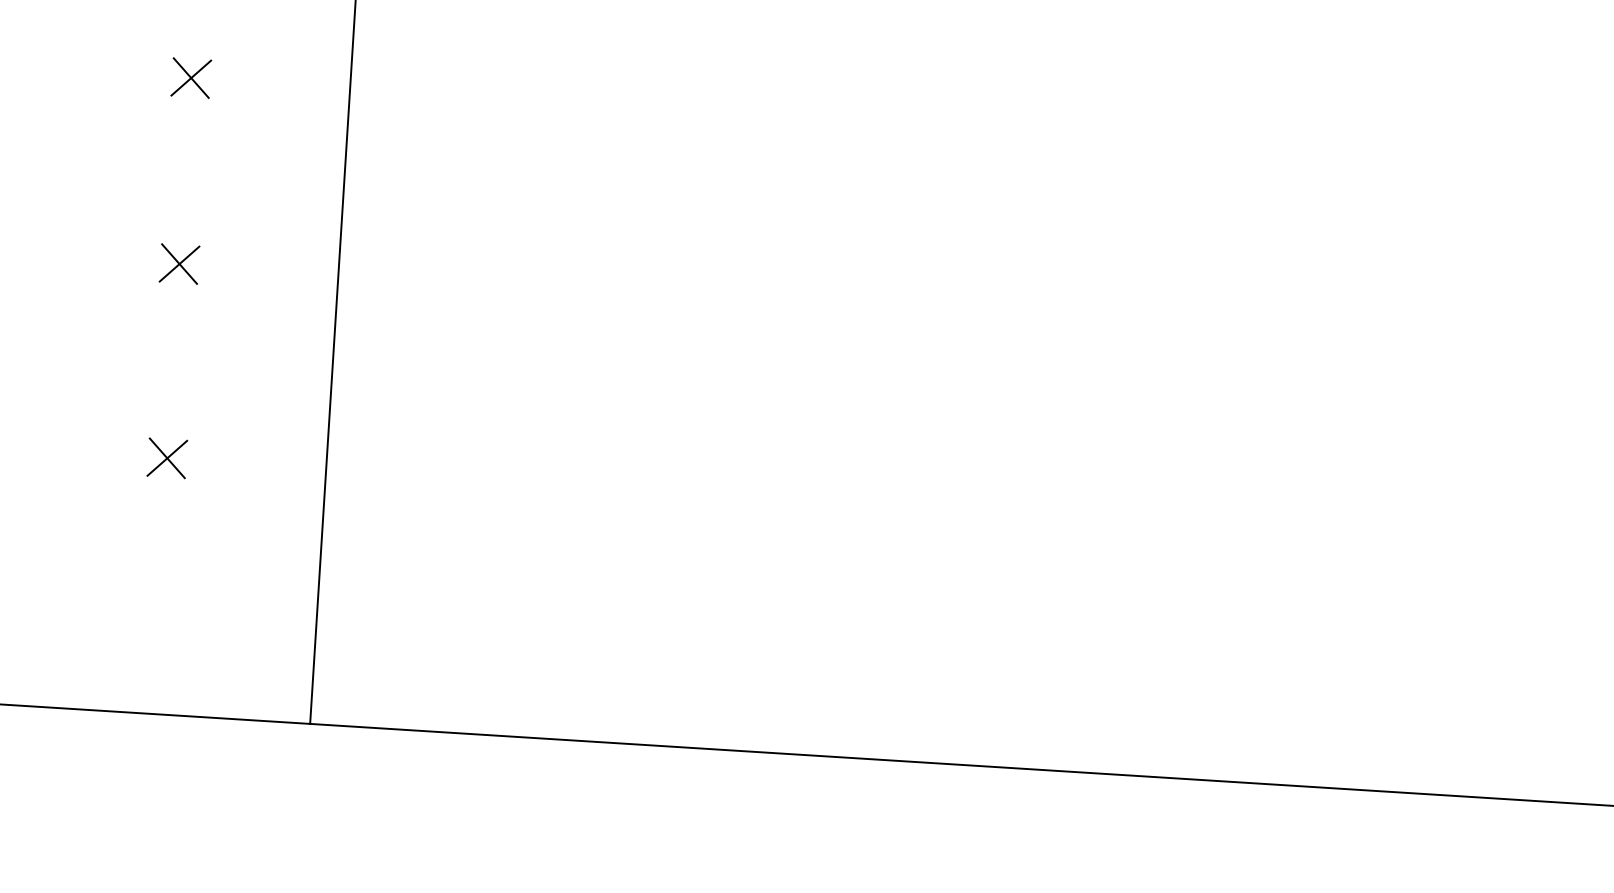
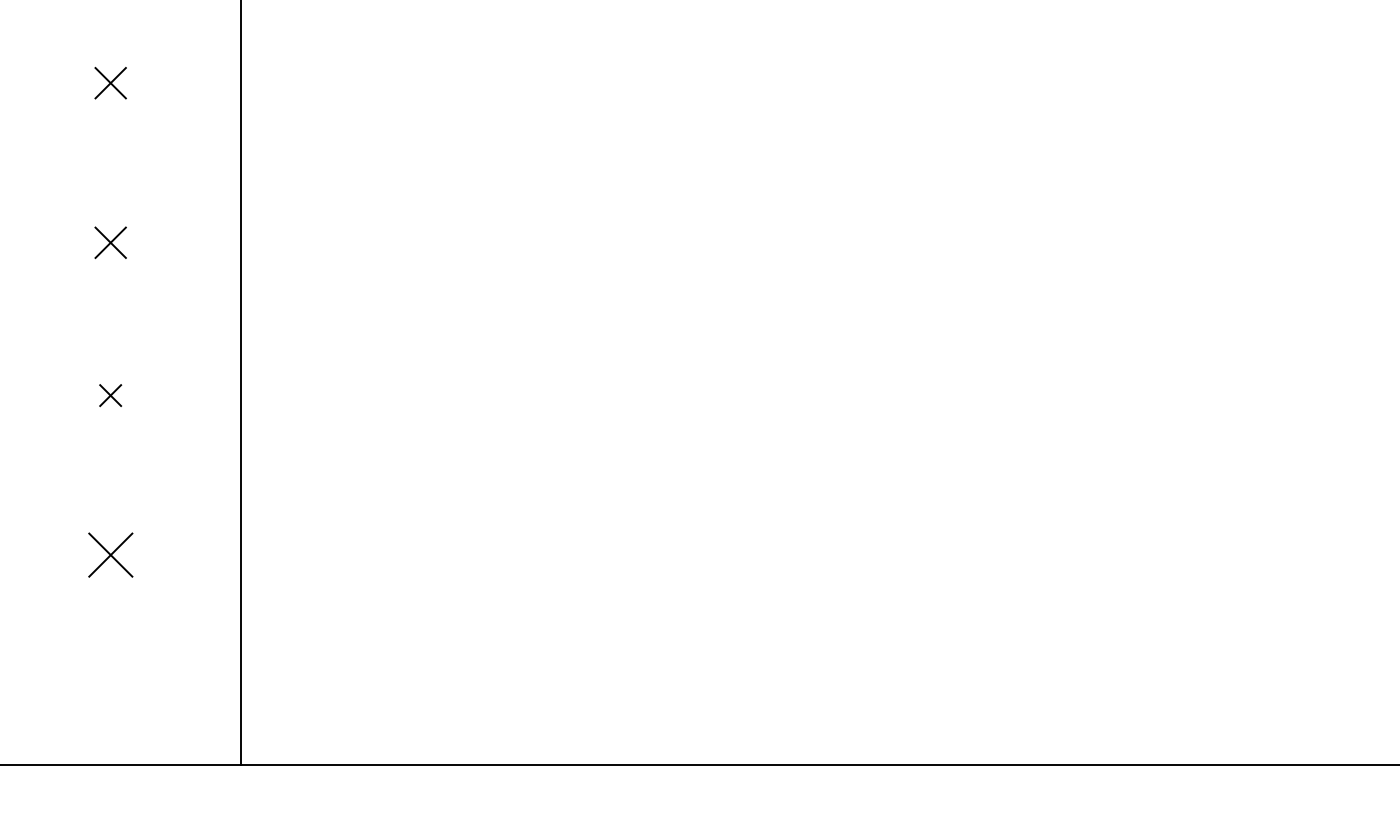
part: (179, 263) -> (110, 395), size x0.7
part: (167, 458) -> (110, 555), size x1.4

